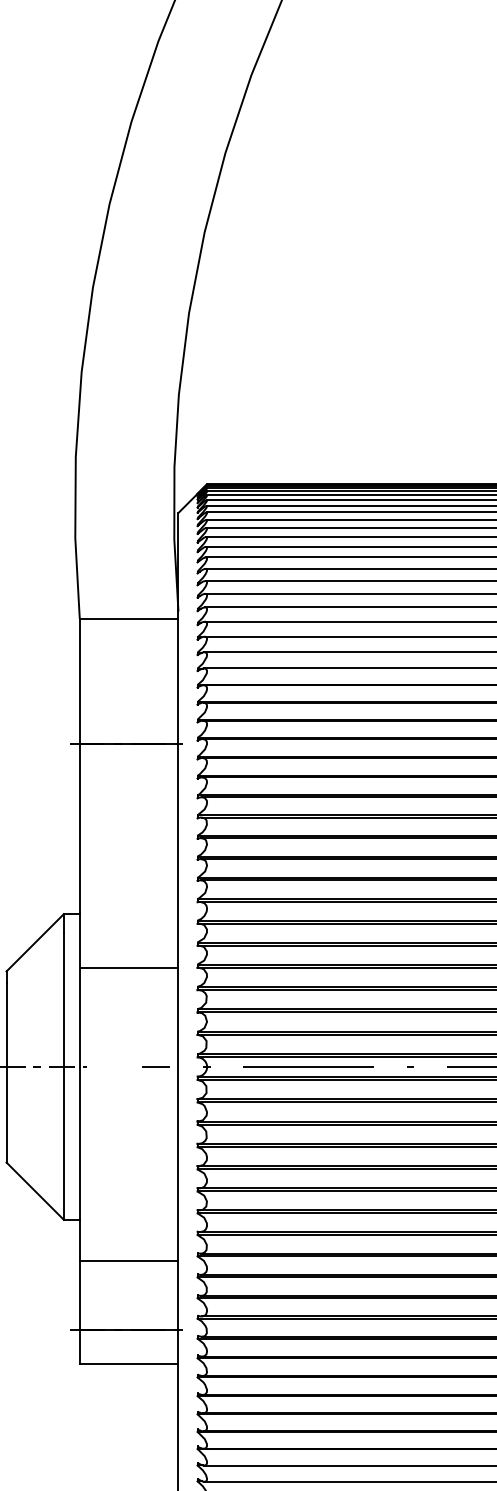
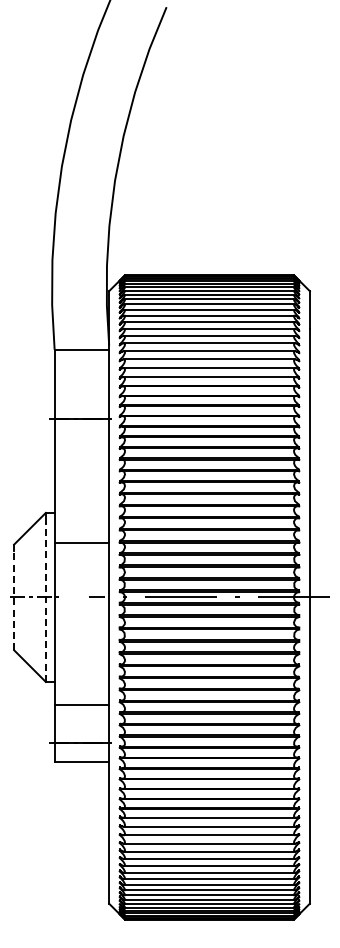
line: (7, 1072) -> (14, 600), solid -> dashed
line: (63, 1076) -> (45, 602), solid -> dashed

